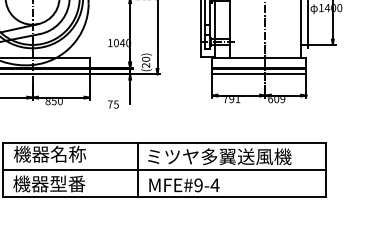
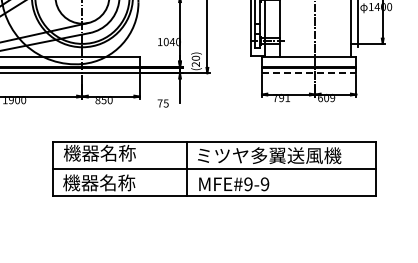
line: (259, 74) -> (309, 73), solid -> dashed
text: (67, 183) -> (117, 182), 機器型番 -> 機器名称
text: (214, 185) -> (264, 184), MFE#9-4 -> MFE#9-9

